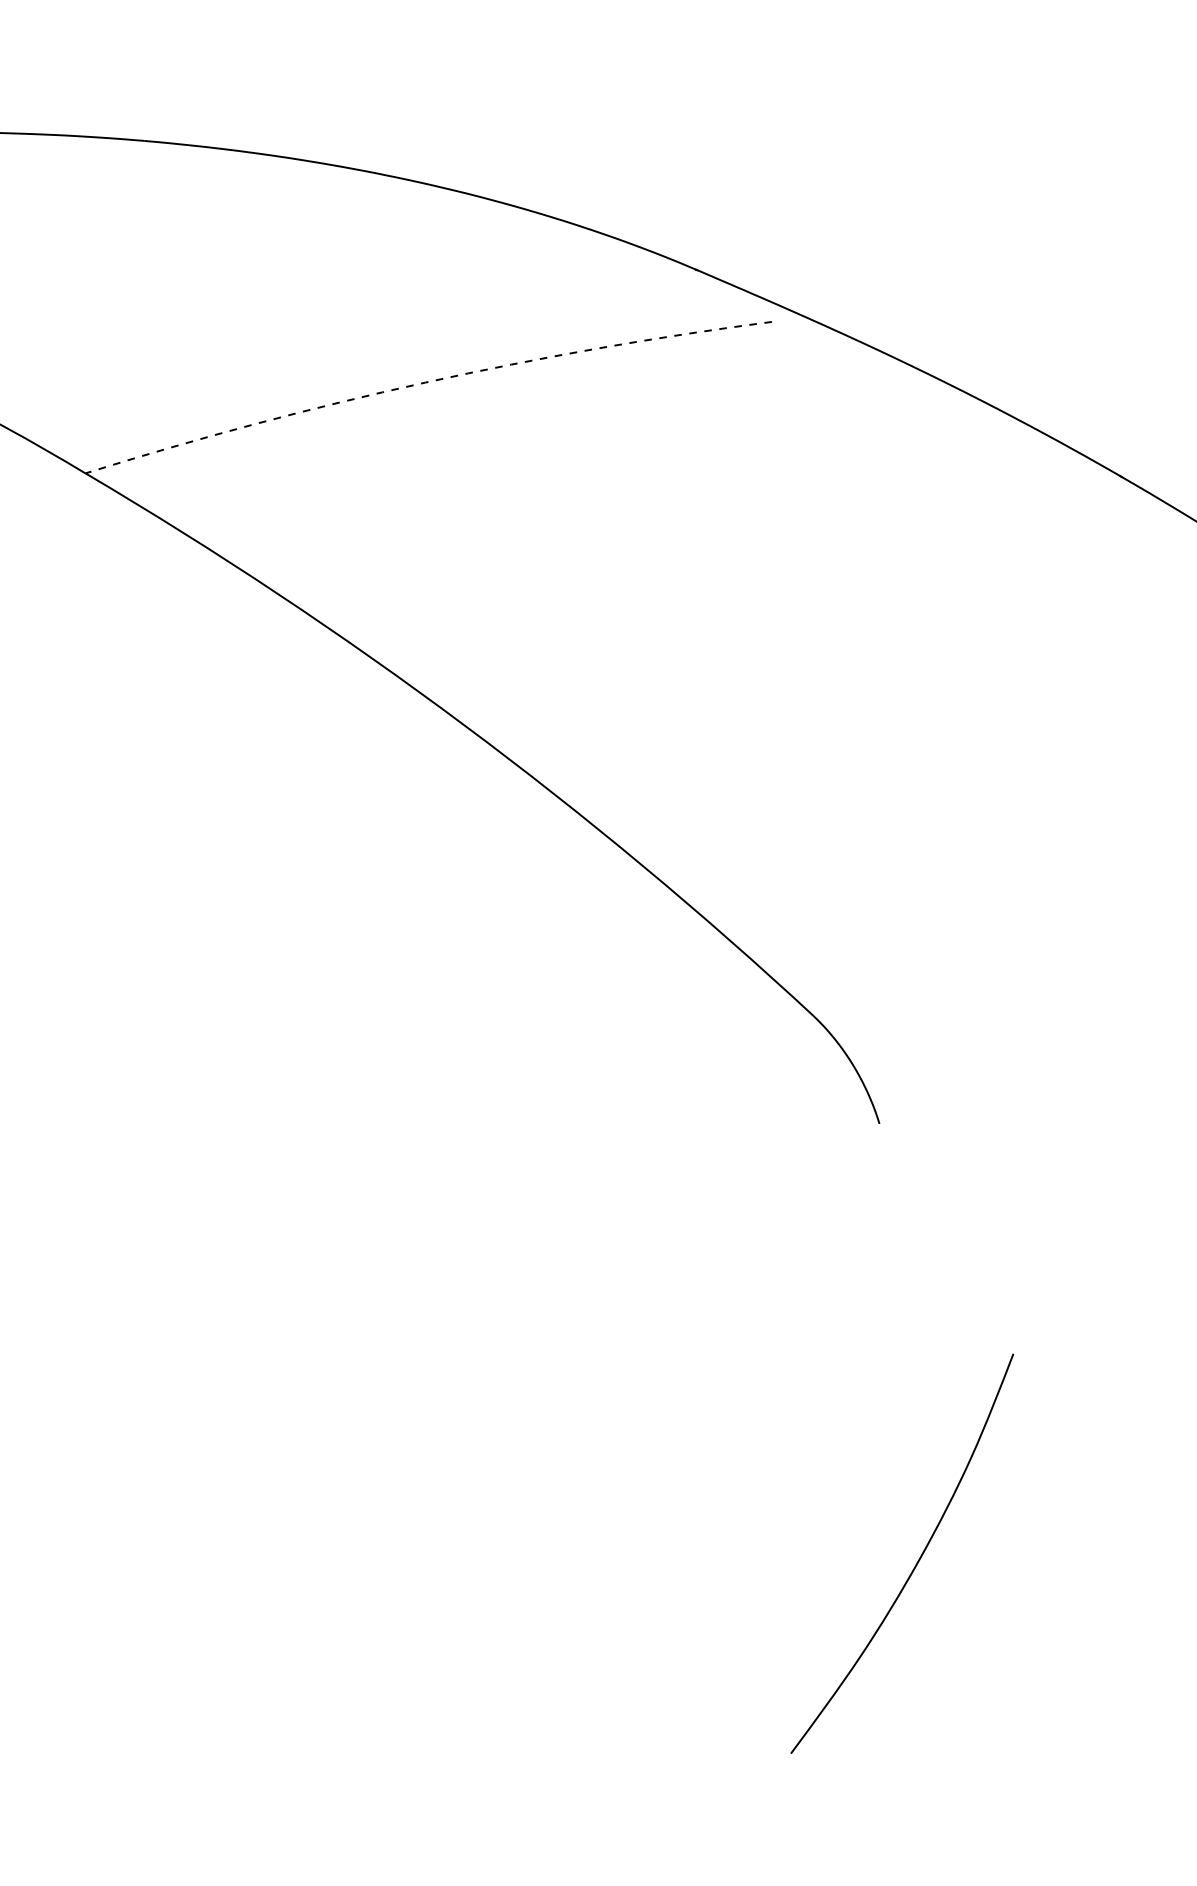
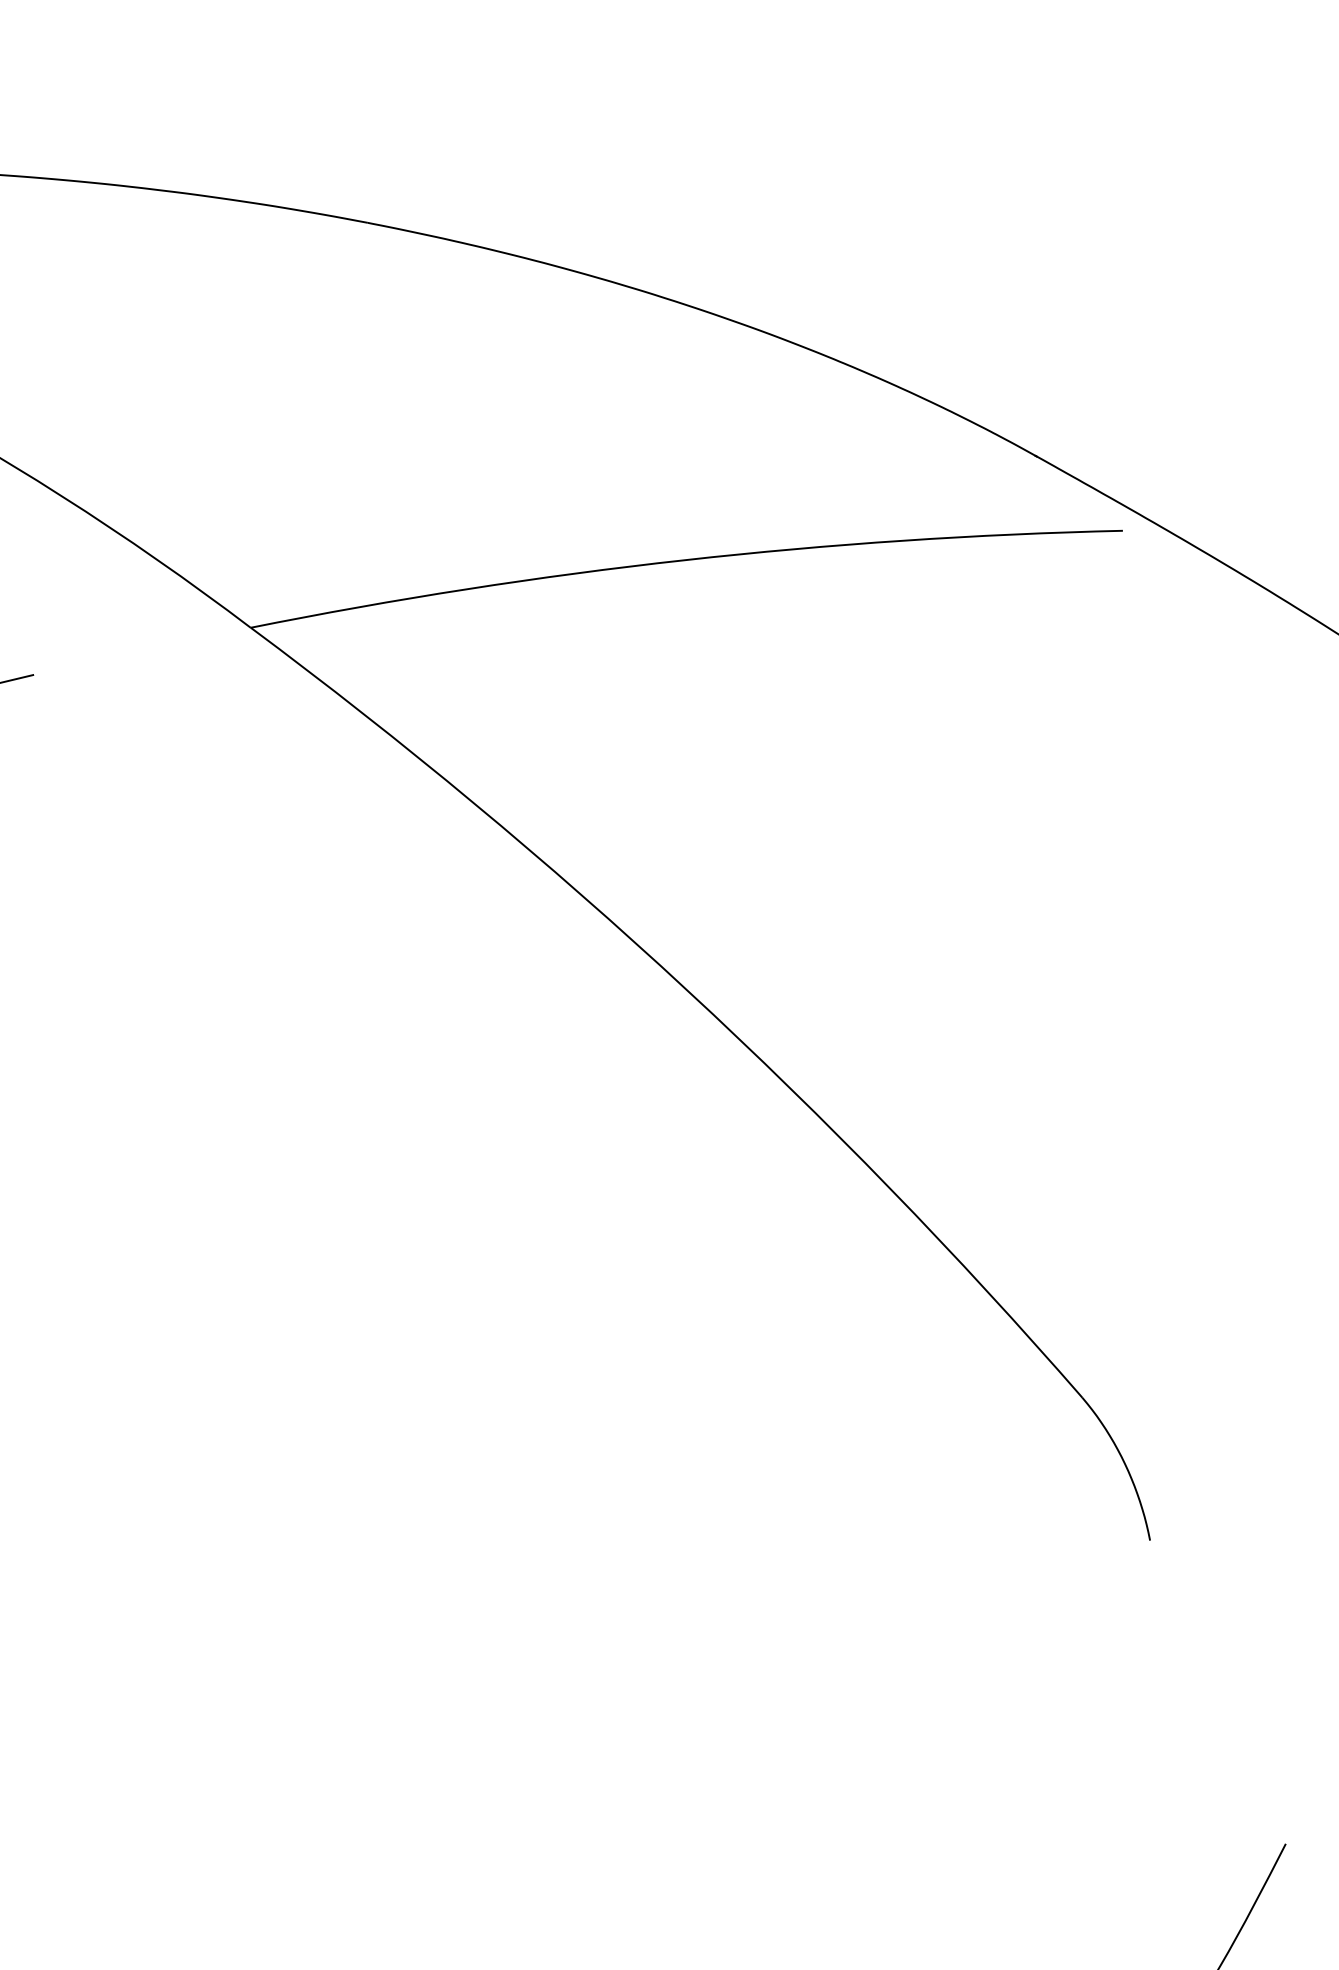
arc: (425, 382) -> (684, 560), dashed -> solid

